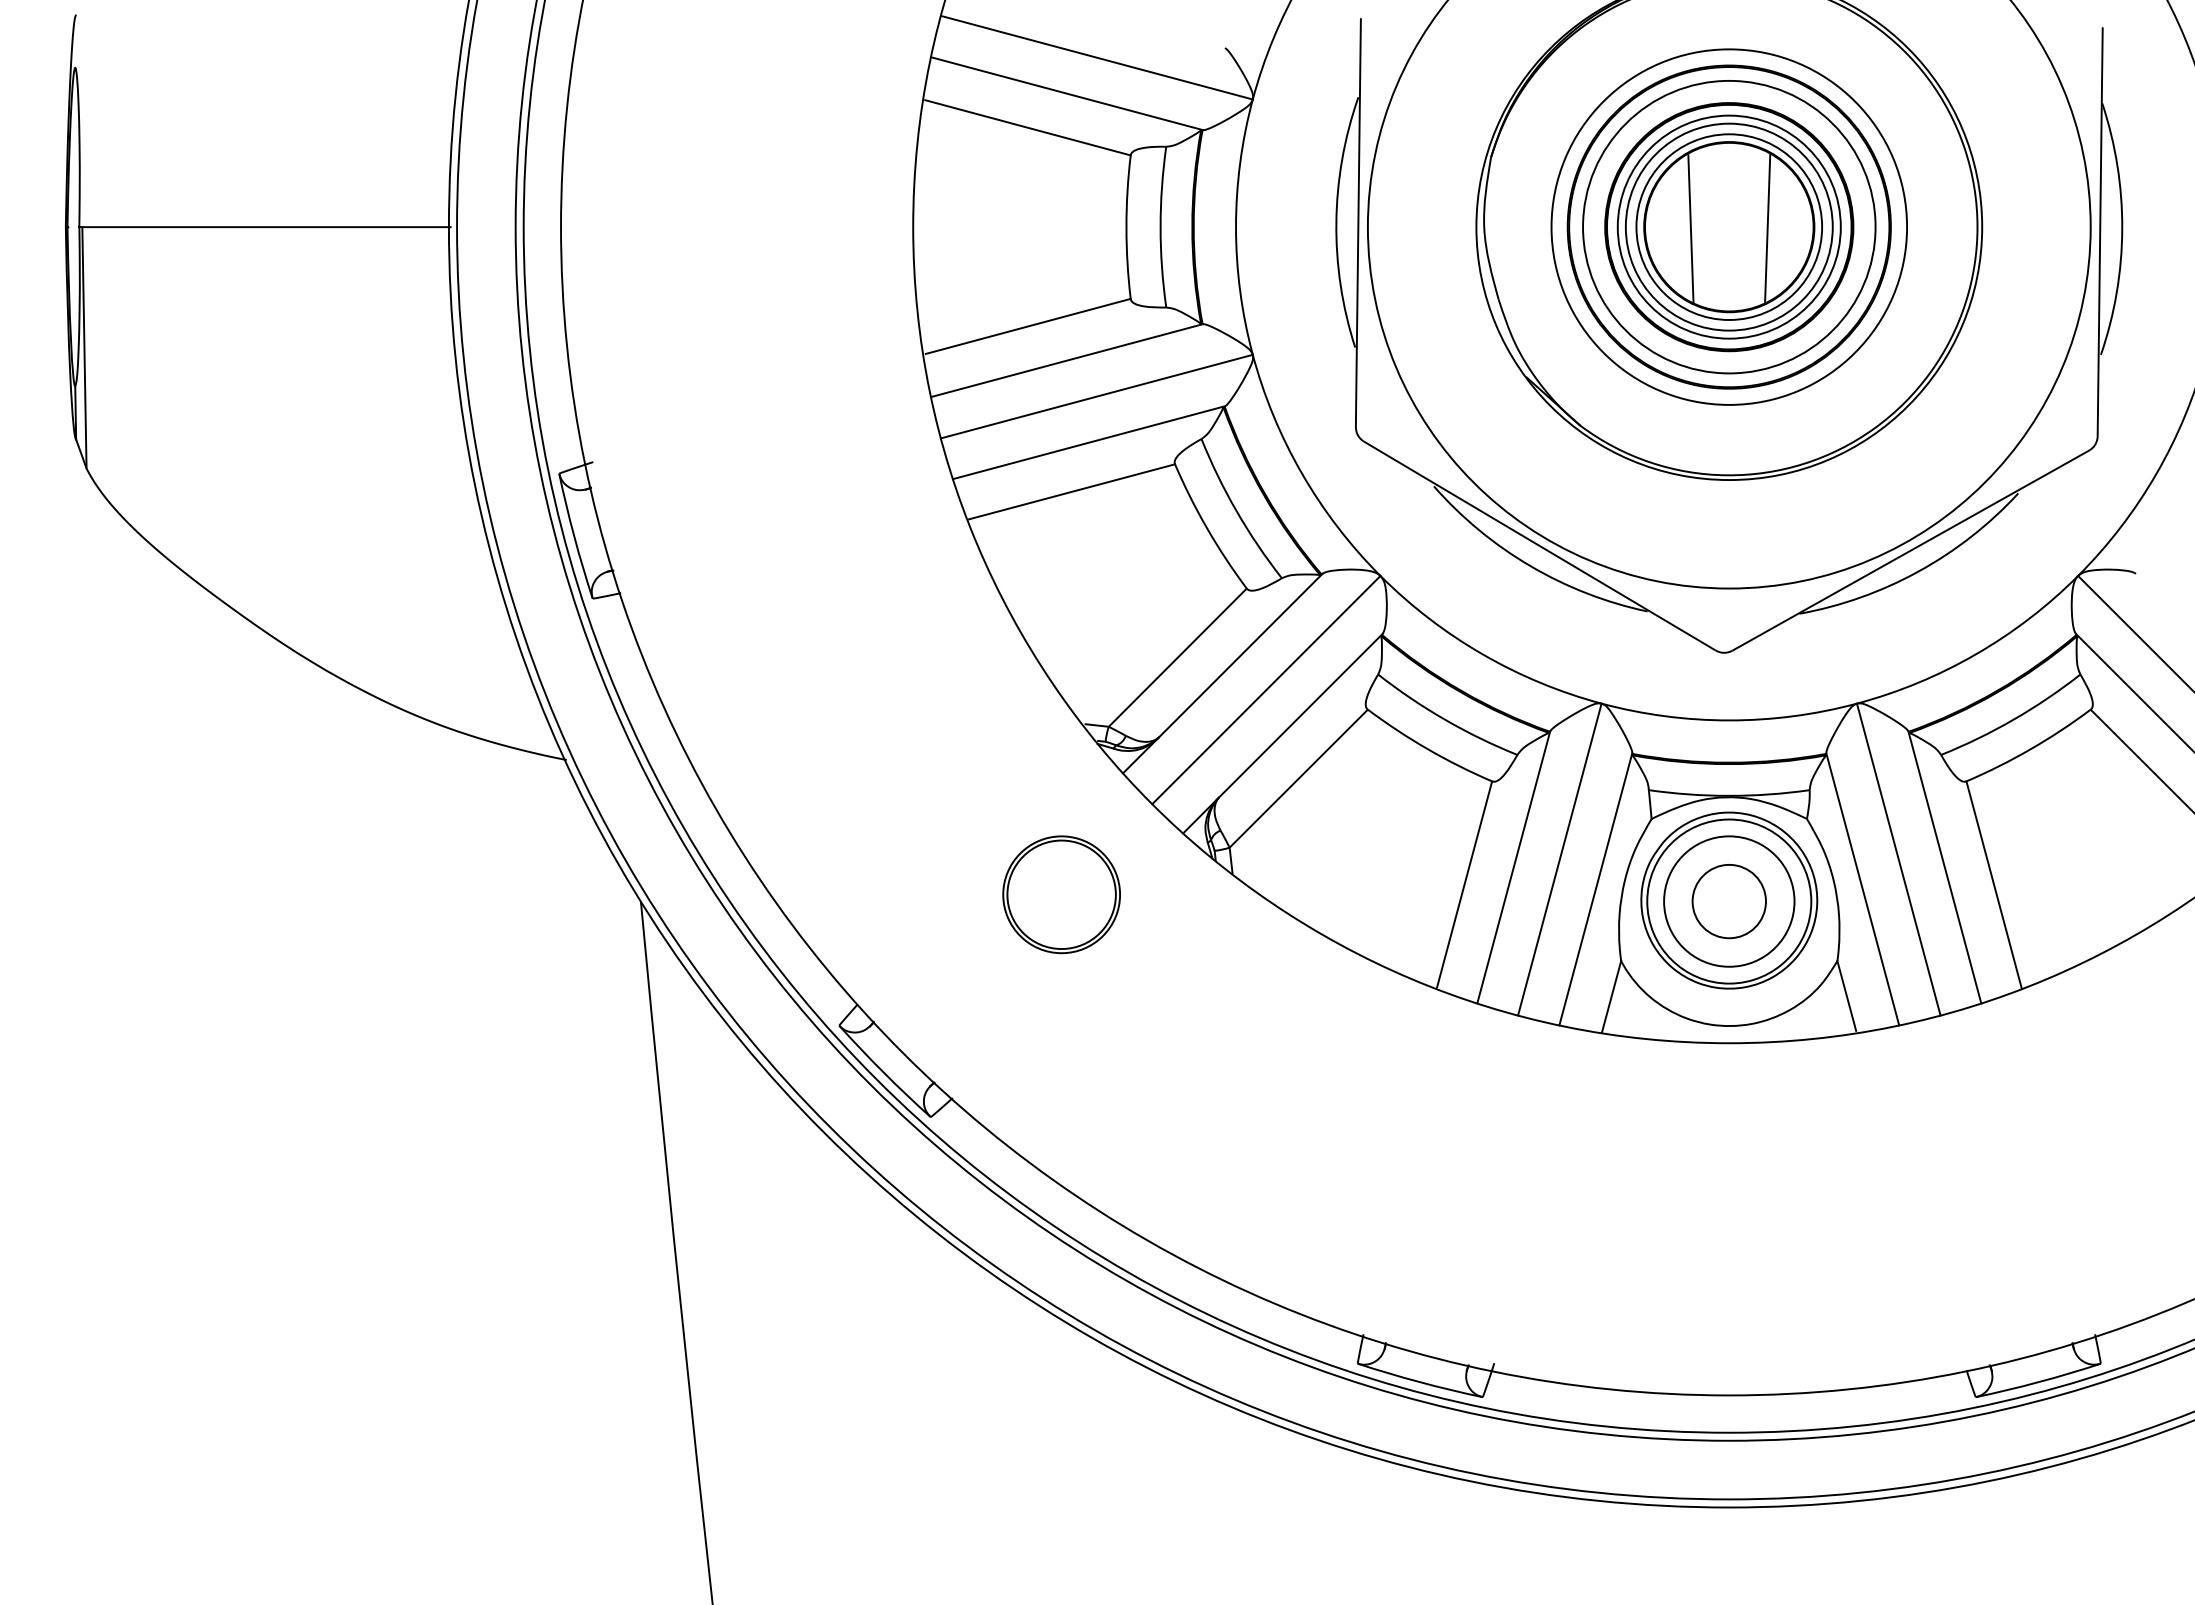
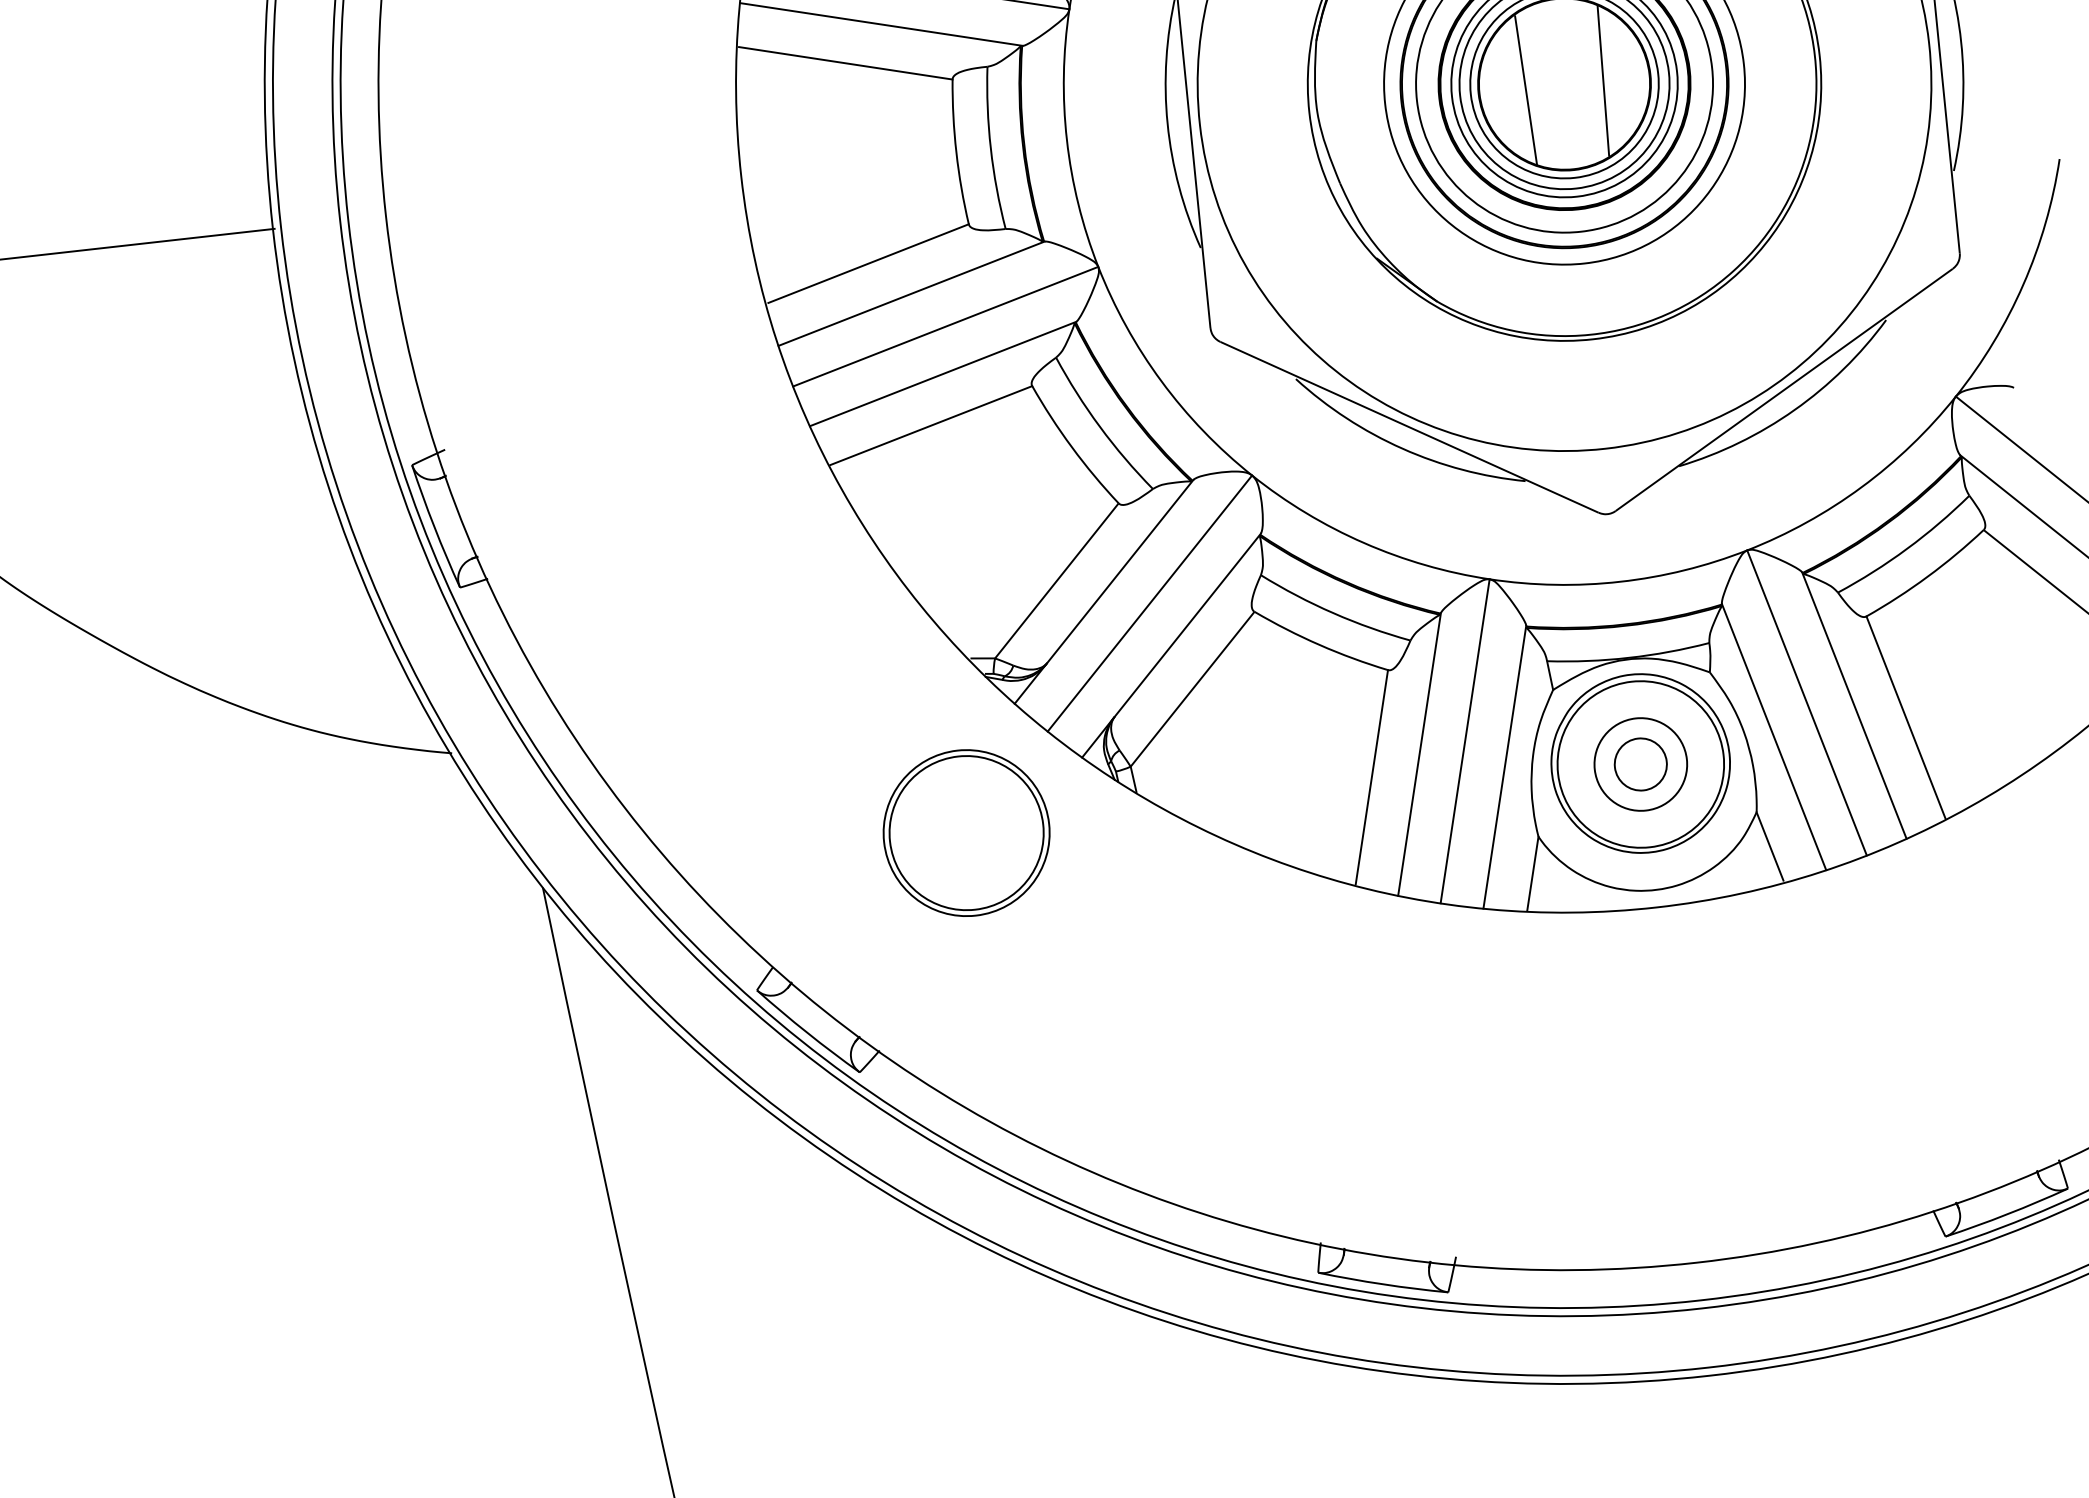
part: (1061, 894) -> (966, 832), size x1.4
circle: (1728, 901) -> (1640, 764), size x0.7
circle: (1729, 901) -> (1641, 764), size x0.7

